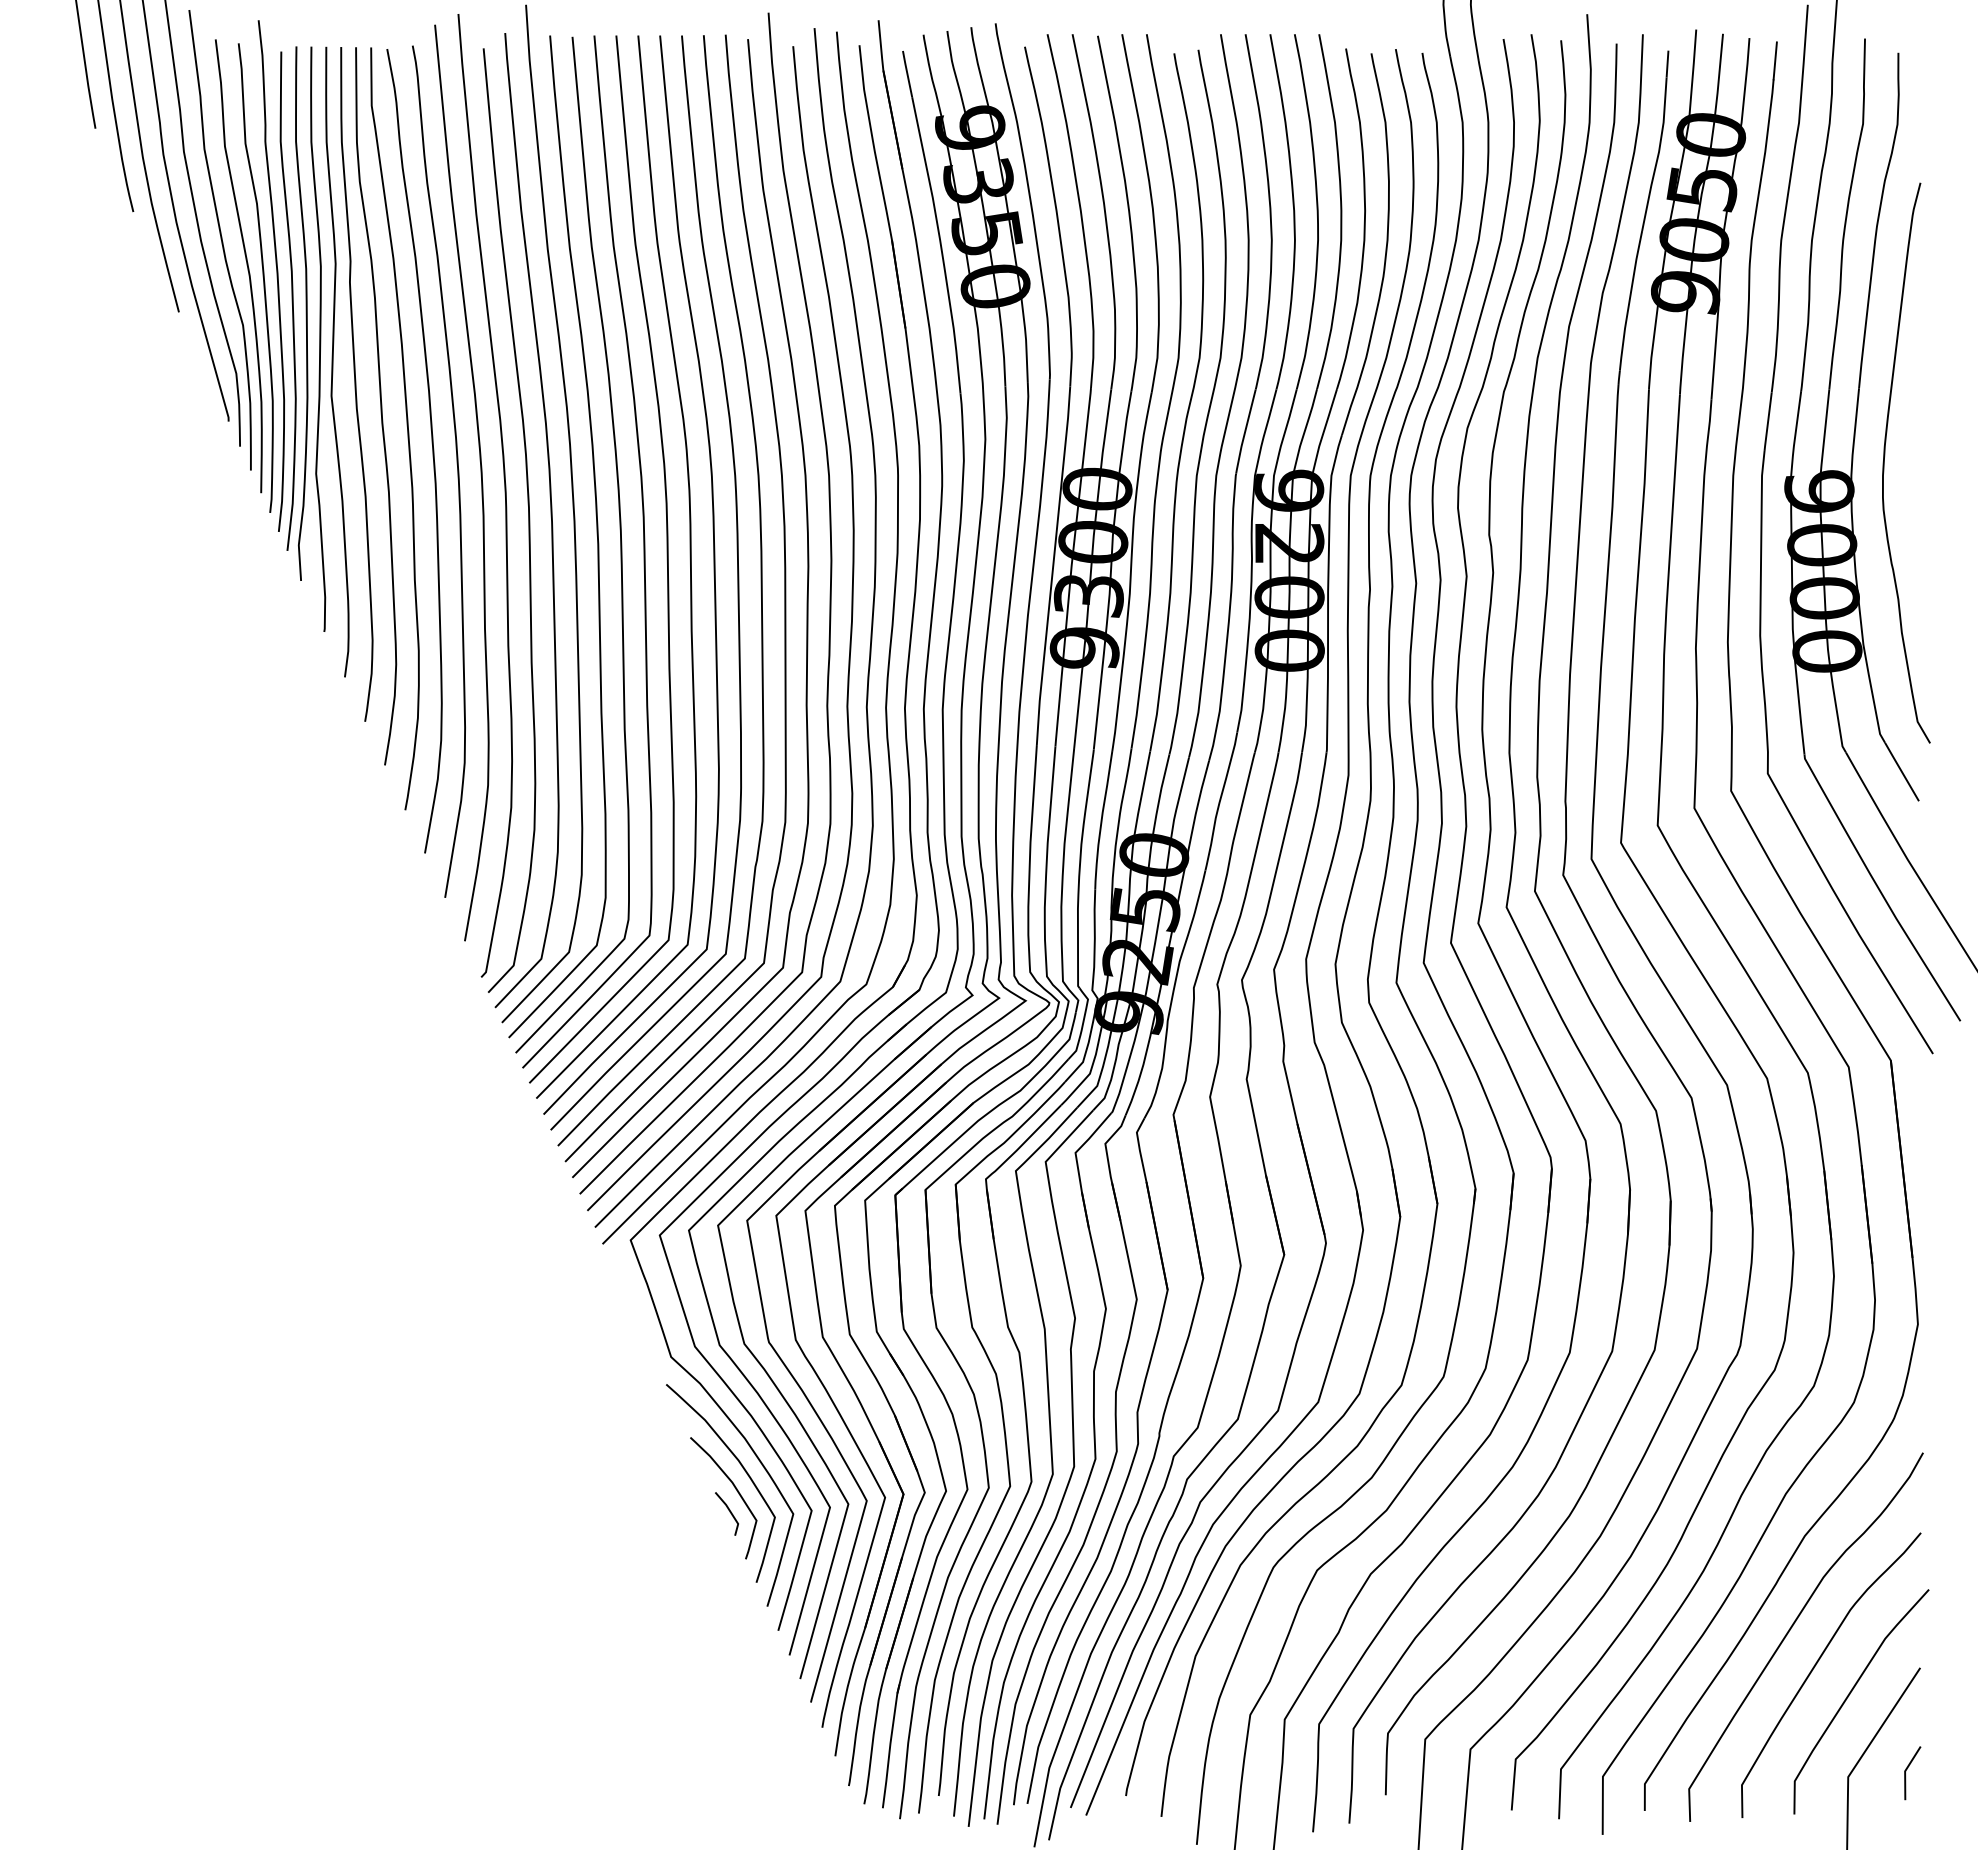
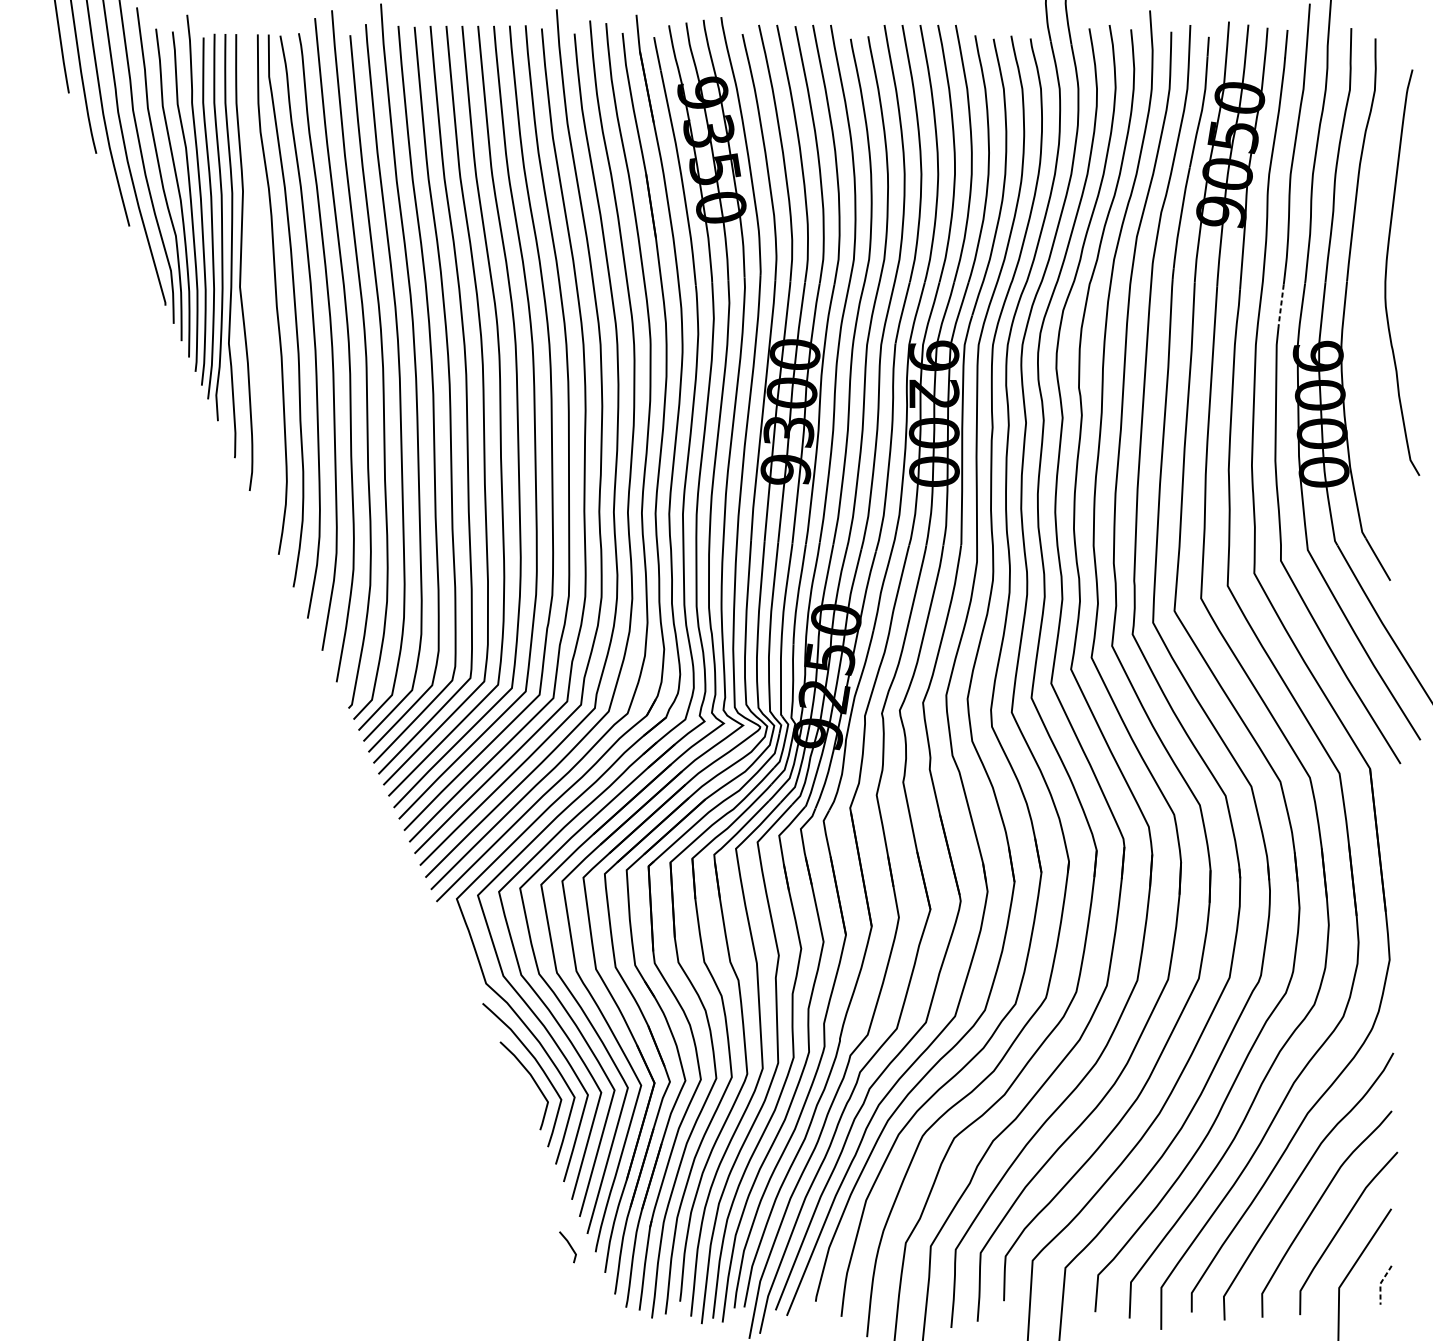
curve: (356, 384) -> (258, 278), removed
line: (1767, 422) -> (1280, 306), solid -> dashed
curve: (1885, 456) -> (1387, 267), moved
line: (729, 1512) -> (569, 1246), moved
line: (1905, 1771) -> (1380, 1283), solid -> dashed

